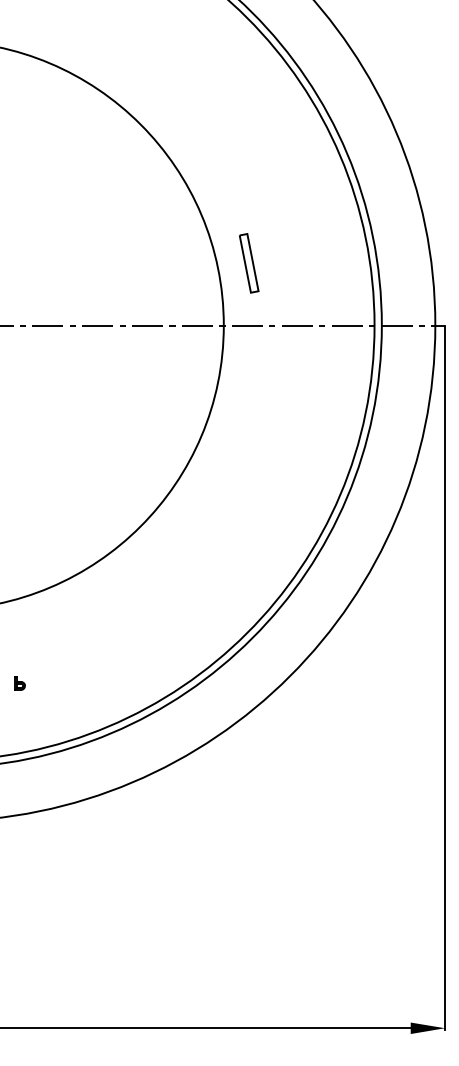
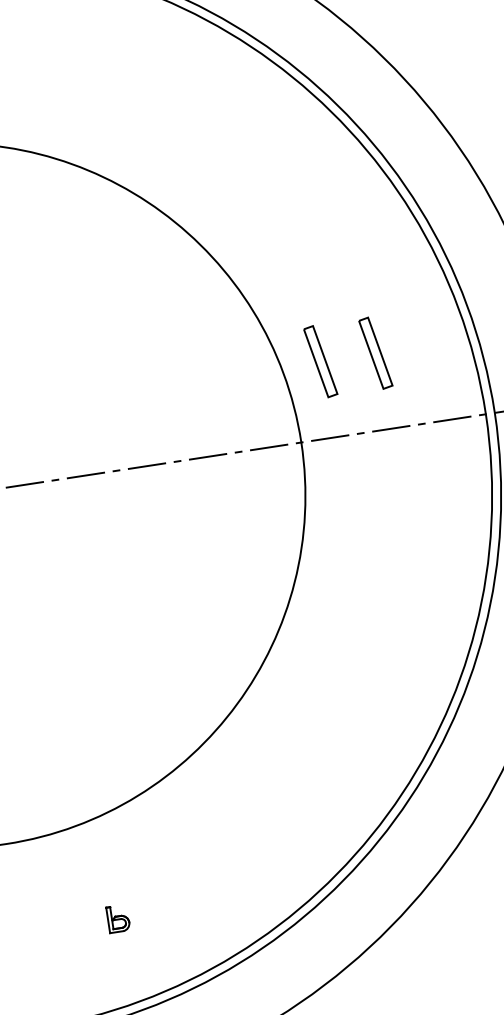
part: (294, 263) -> (376, 353), added
part: (19, 683) -> (118, 919), size x1.6

